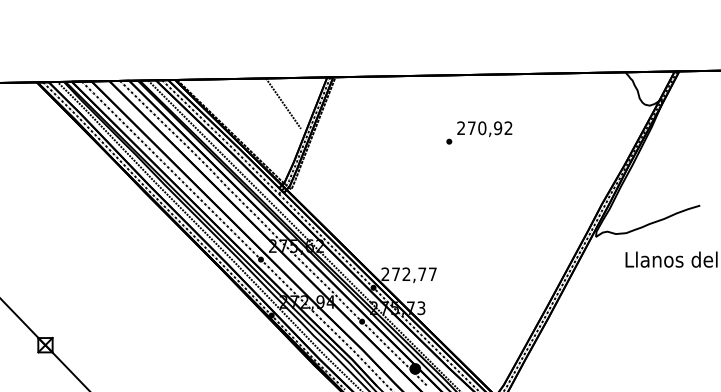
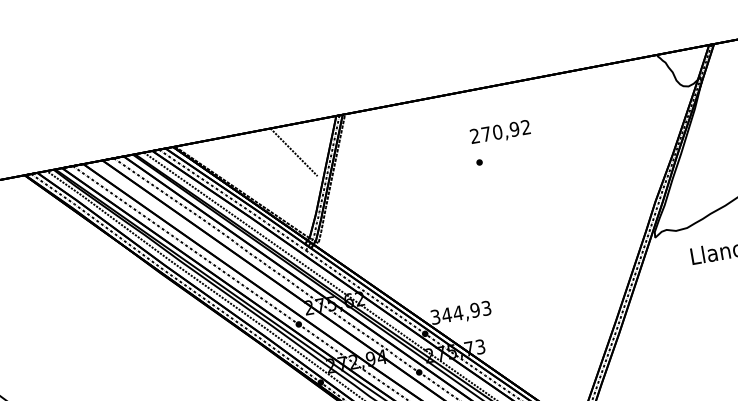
text: (484, 128) -> (500, 132), moved
text: (408, 274) -> (460, 313), 272,77 -> 344,93

